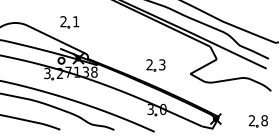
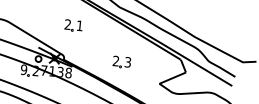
part: (69, 22) -> (73, 25), moved
part: (155, 65) -> (121, 62), moved
text: (47, 73) -> (24, 69), 3 -> 9

